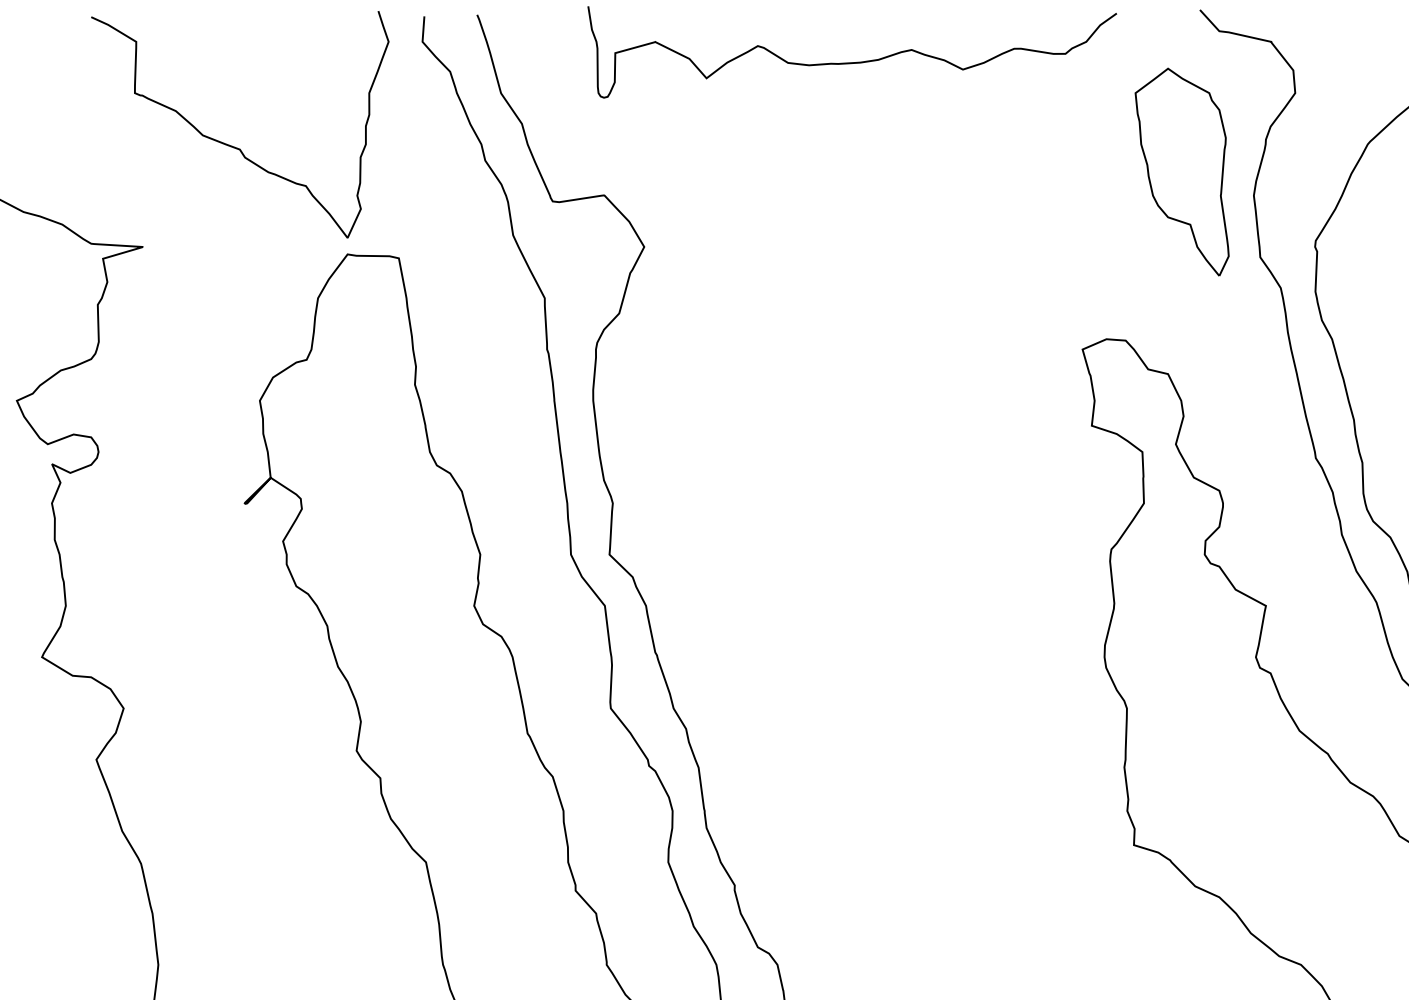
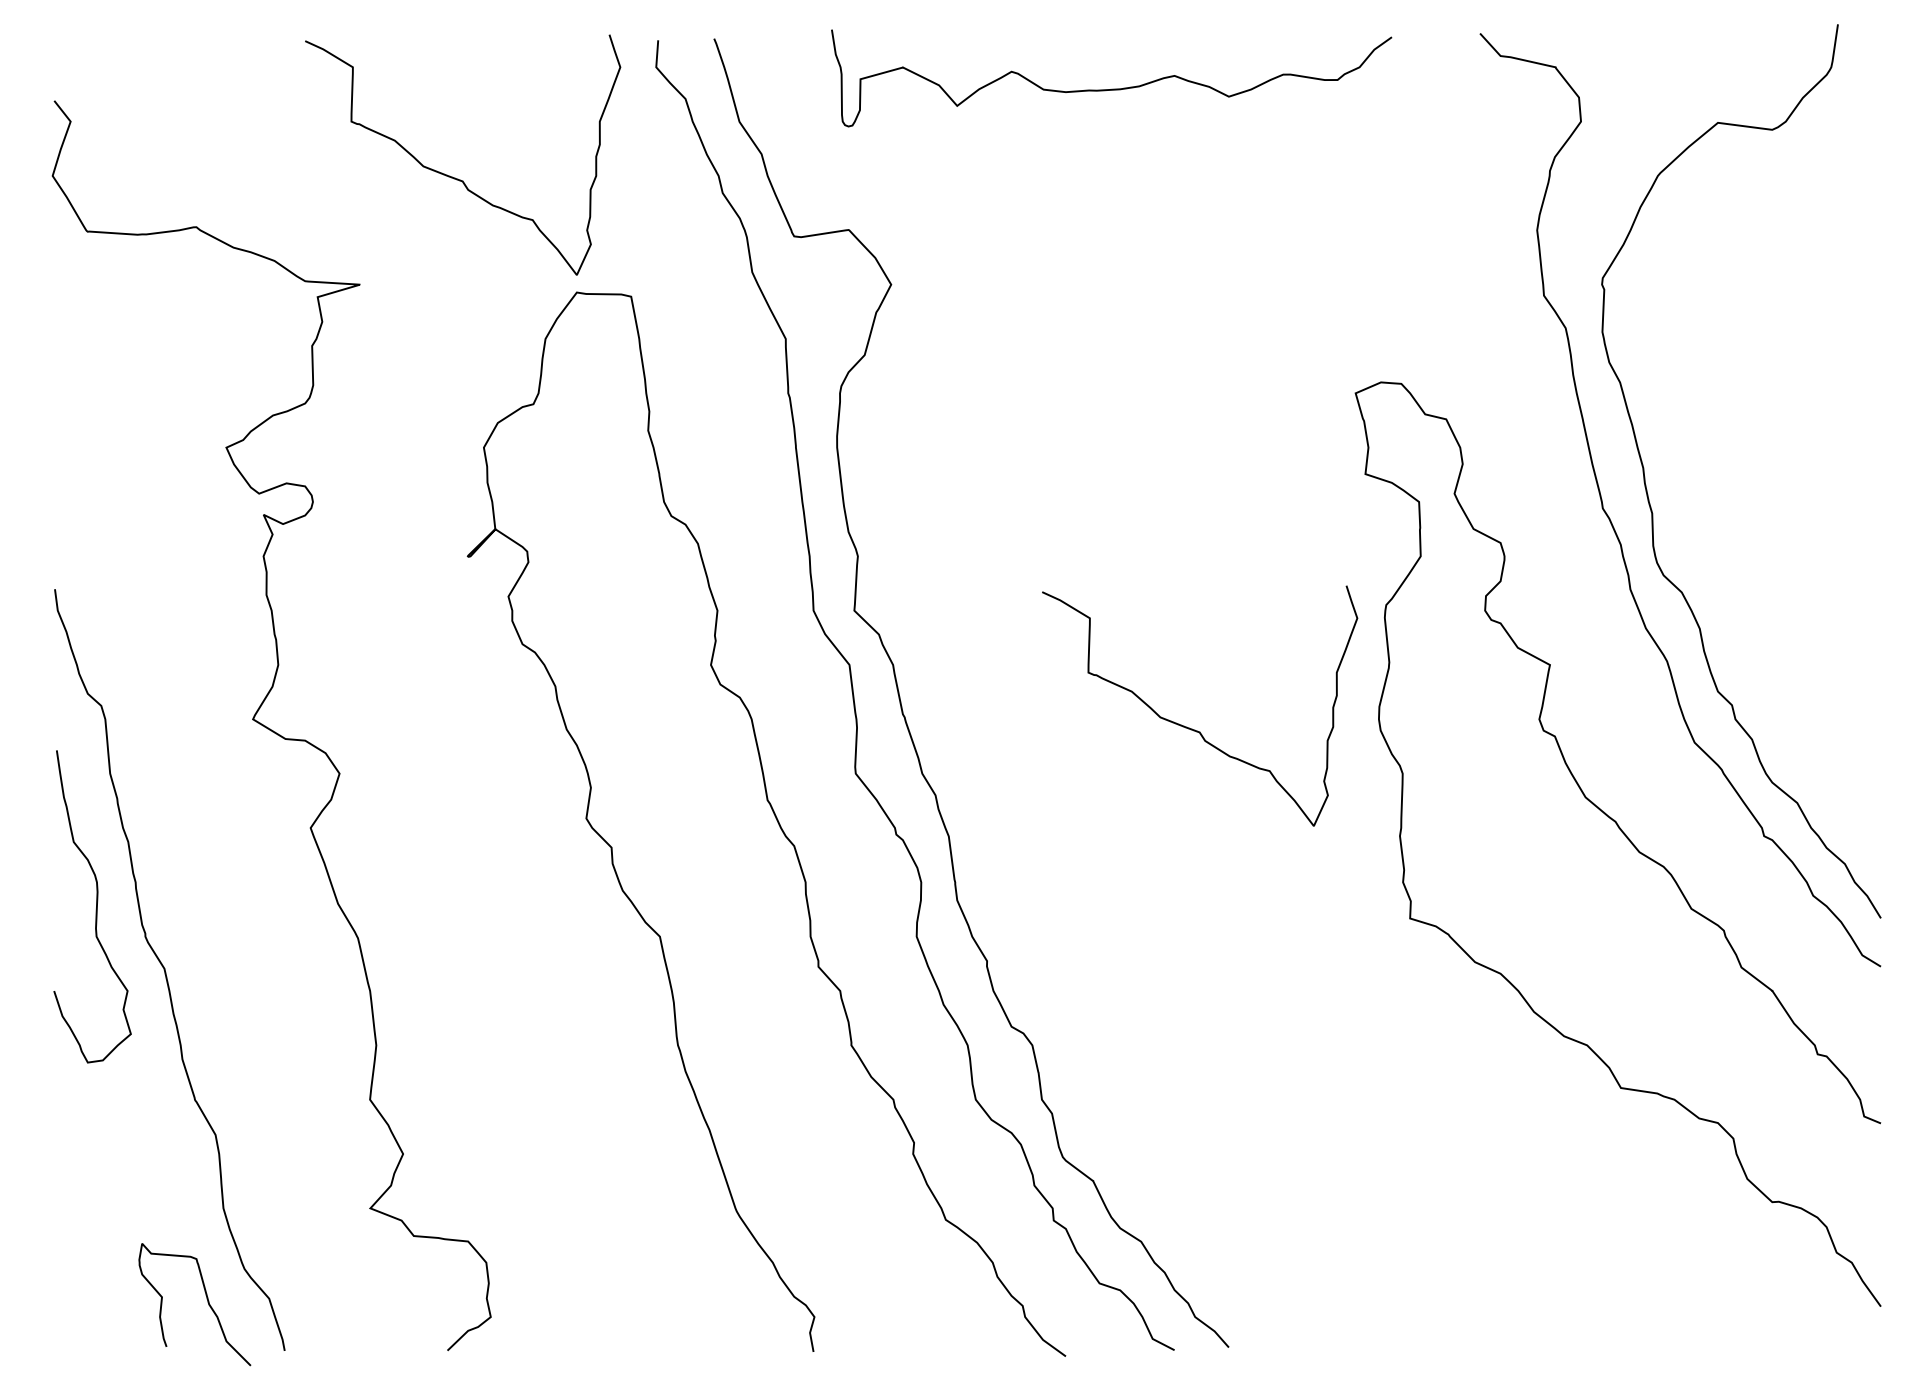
part: (1182, 171) -> (1461, 204), removed
curve: (928, 665) -> (1192, 728), added

